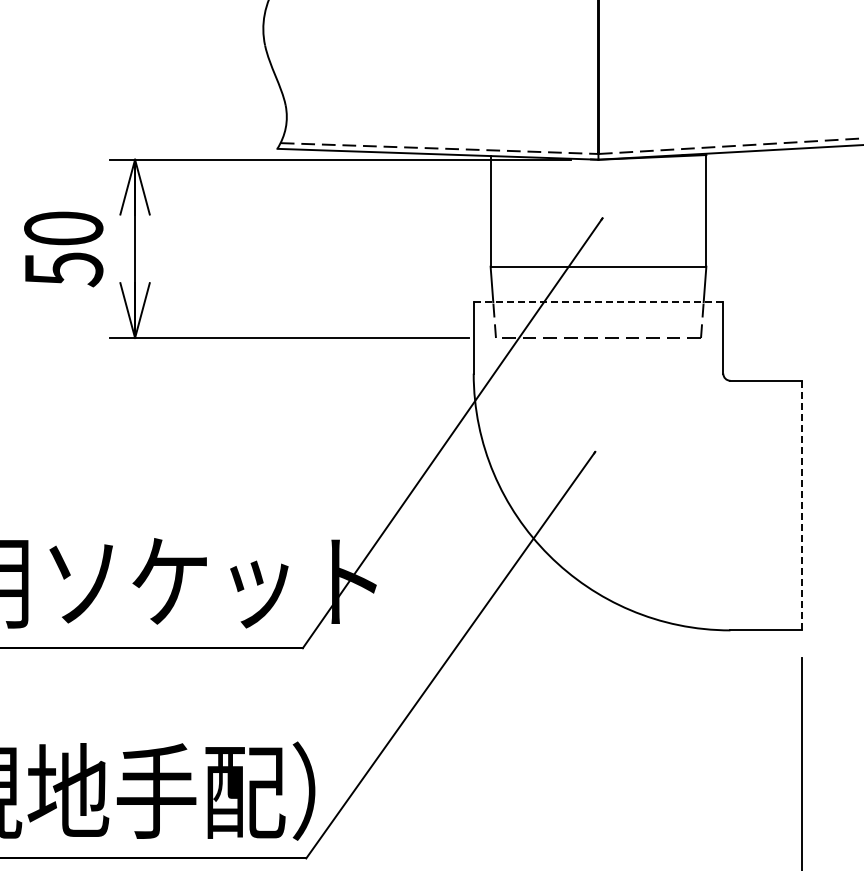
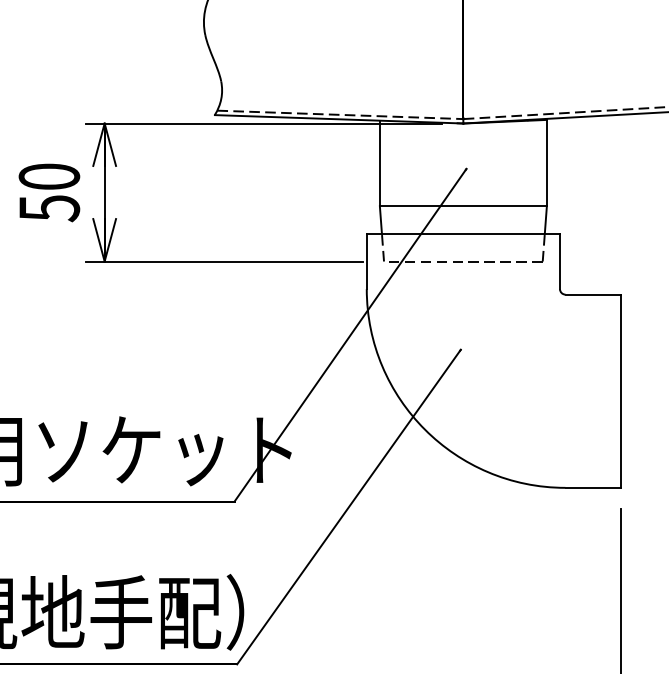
line: (598, 302) -> (463, 234), dashed -> solid
line: (801, 505) -> (620, 391), dashed -> solid

